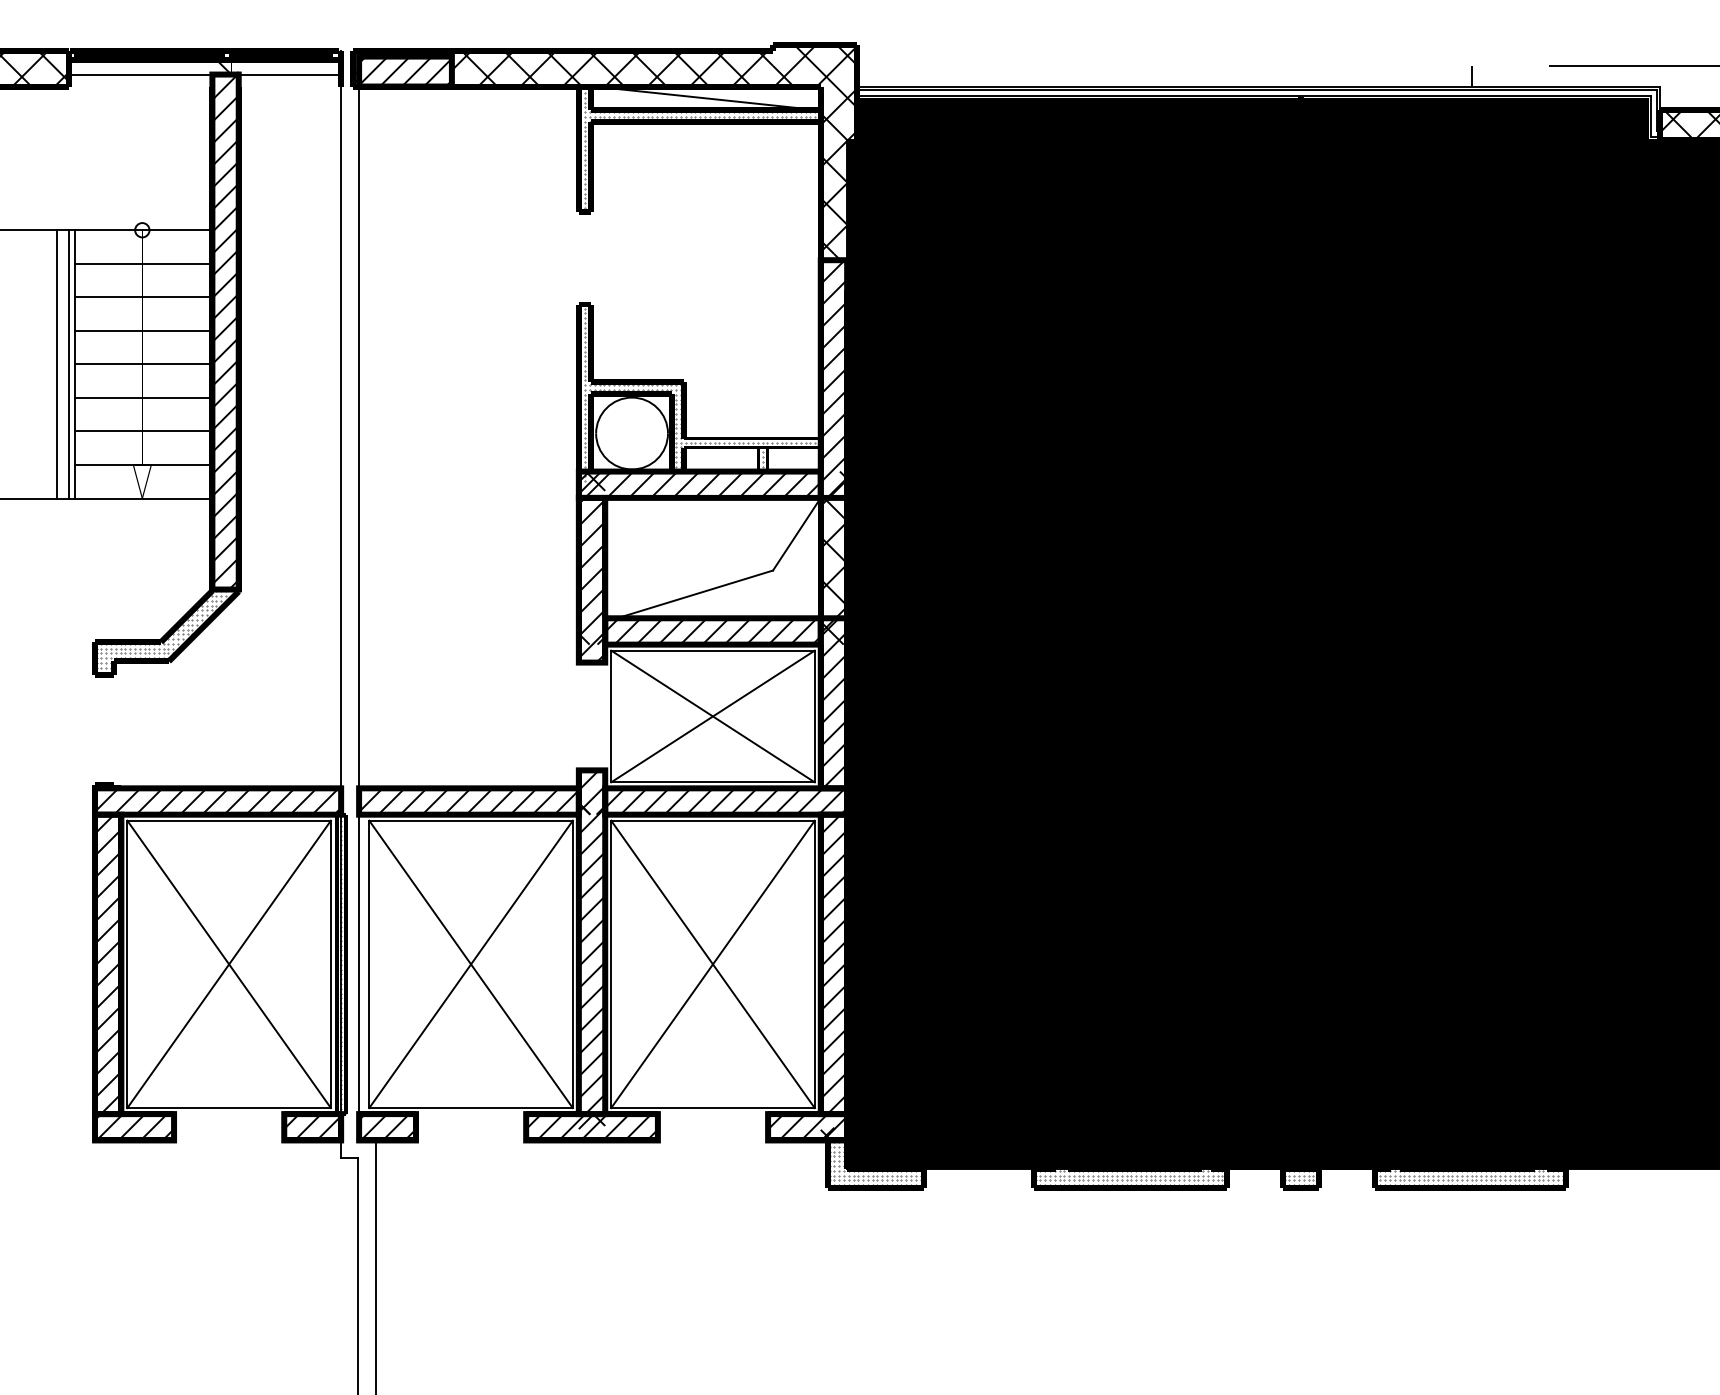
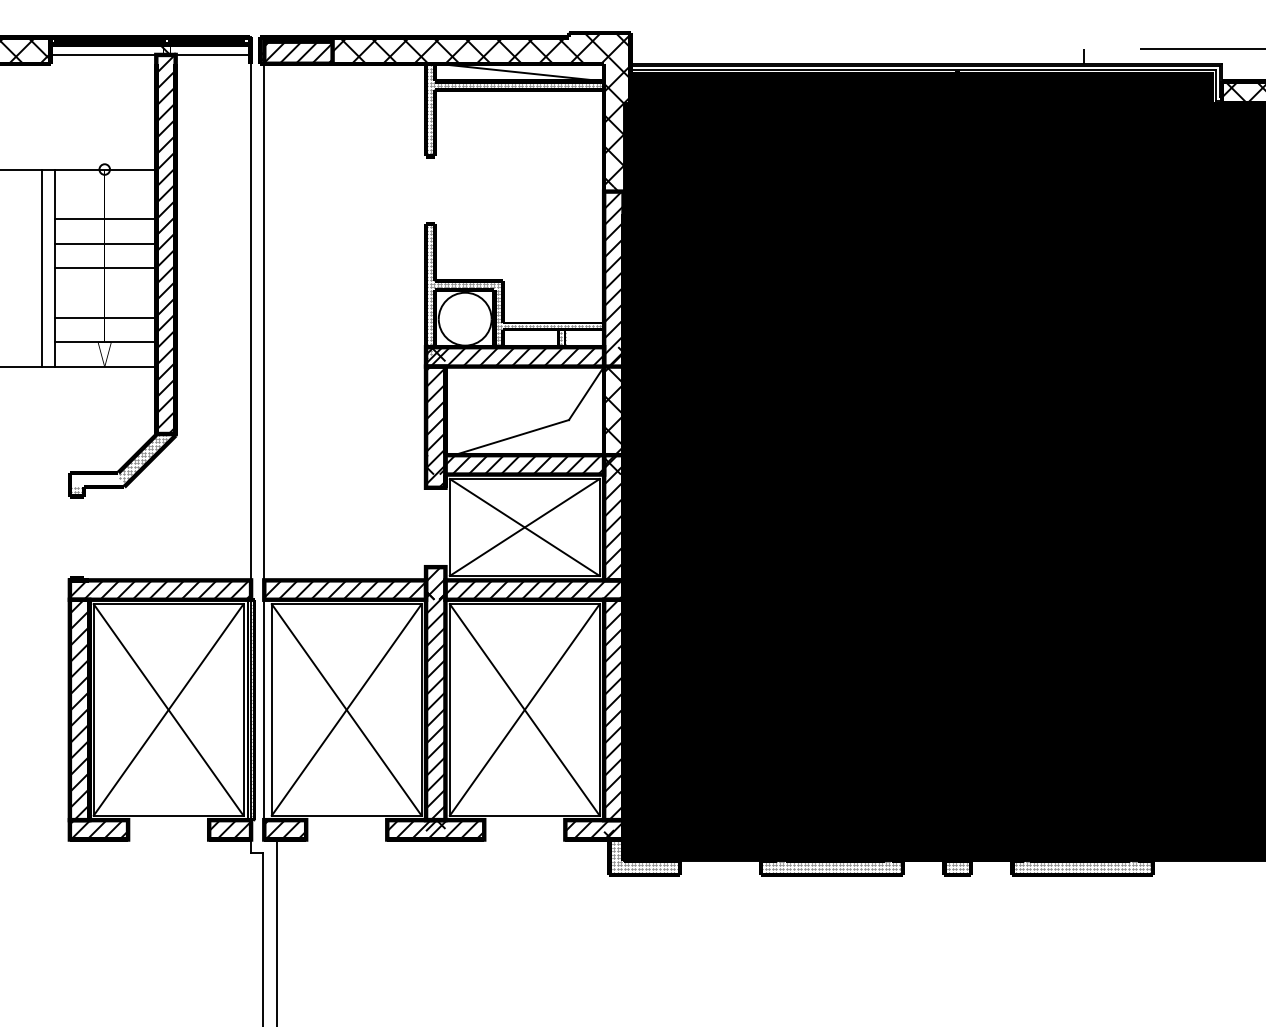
line: (143, 263) -> (105, 194), removed
line: (68, 364) -> (50, 268), removed
line: (143, 397) -> (105, 292), removed
hatch: (129, 650) -> (95, 478), removed

